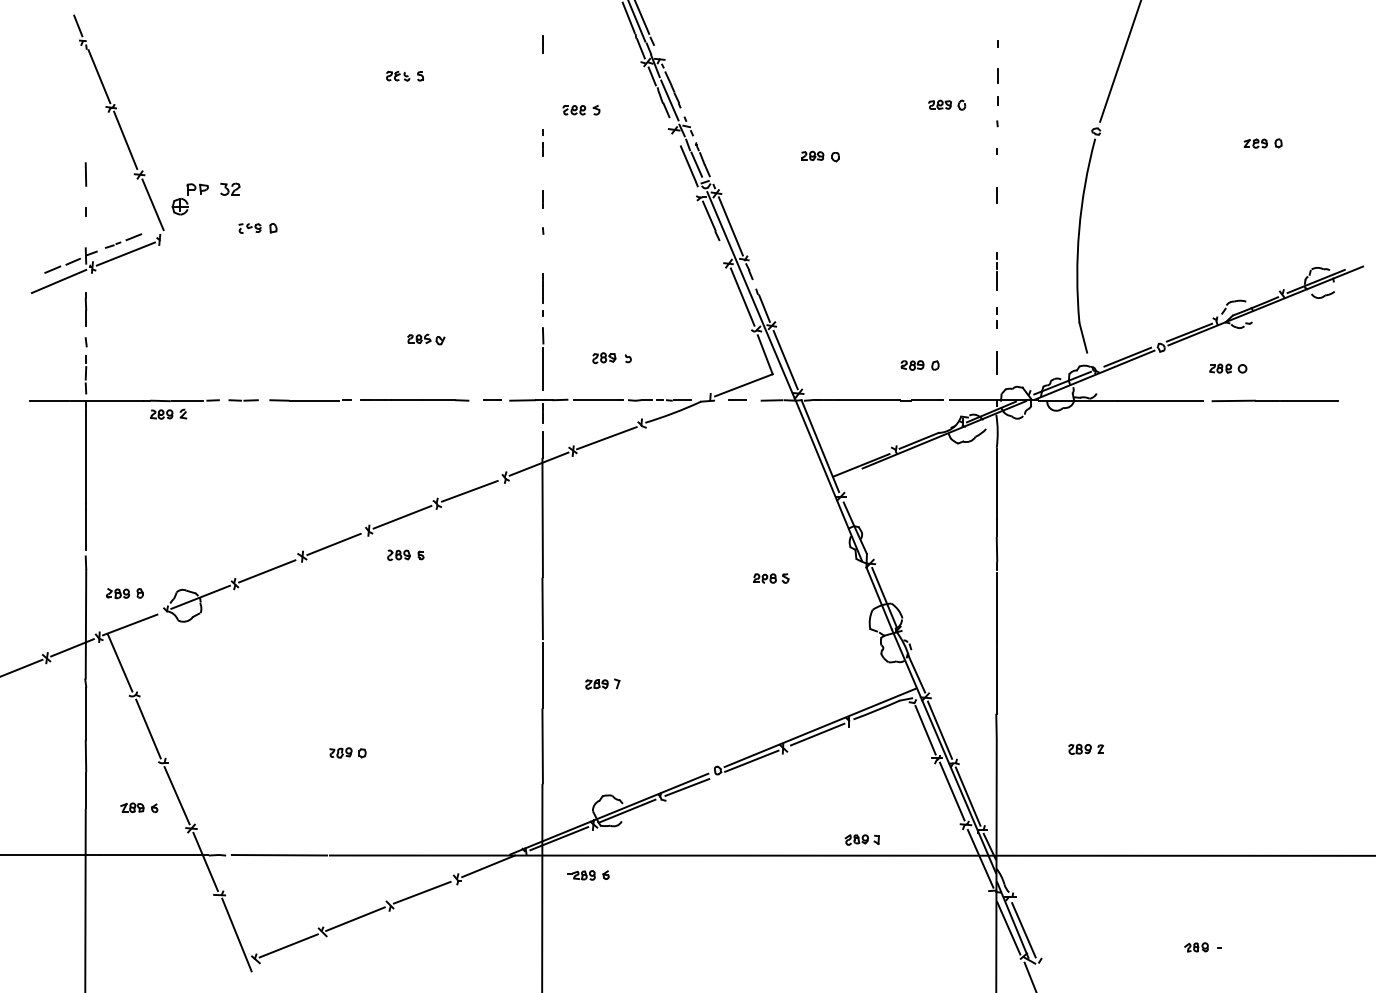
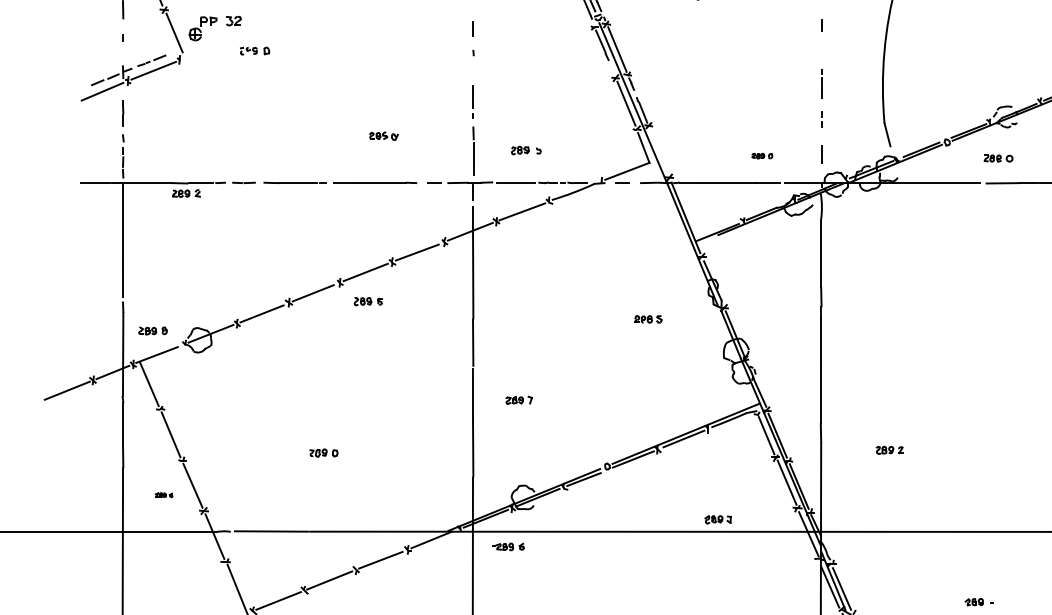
line: (785, 360) -> (659, 152), removed
part: (919, 365) -> (761, 156), size x0.7
part: (139, 807) -> (164, 494), size x0.6

